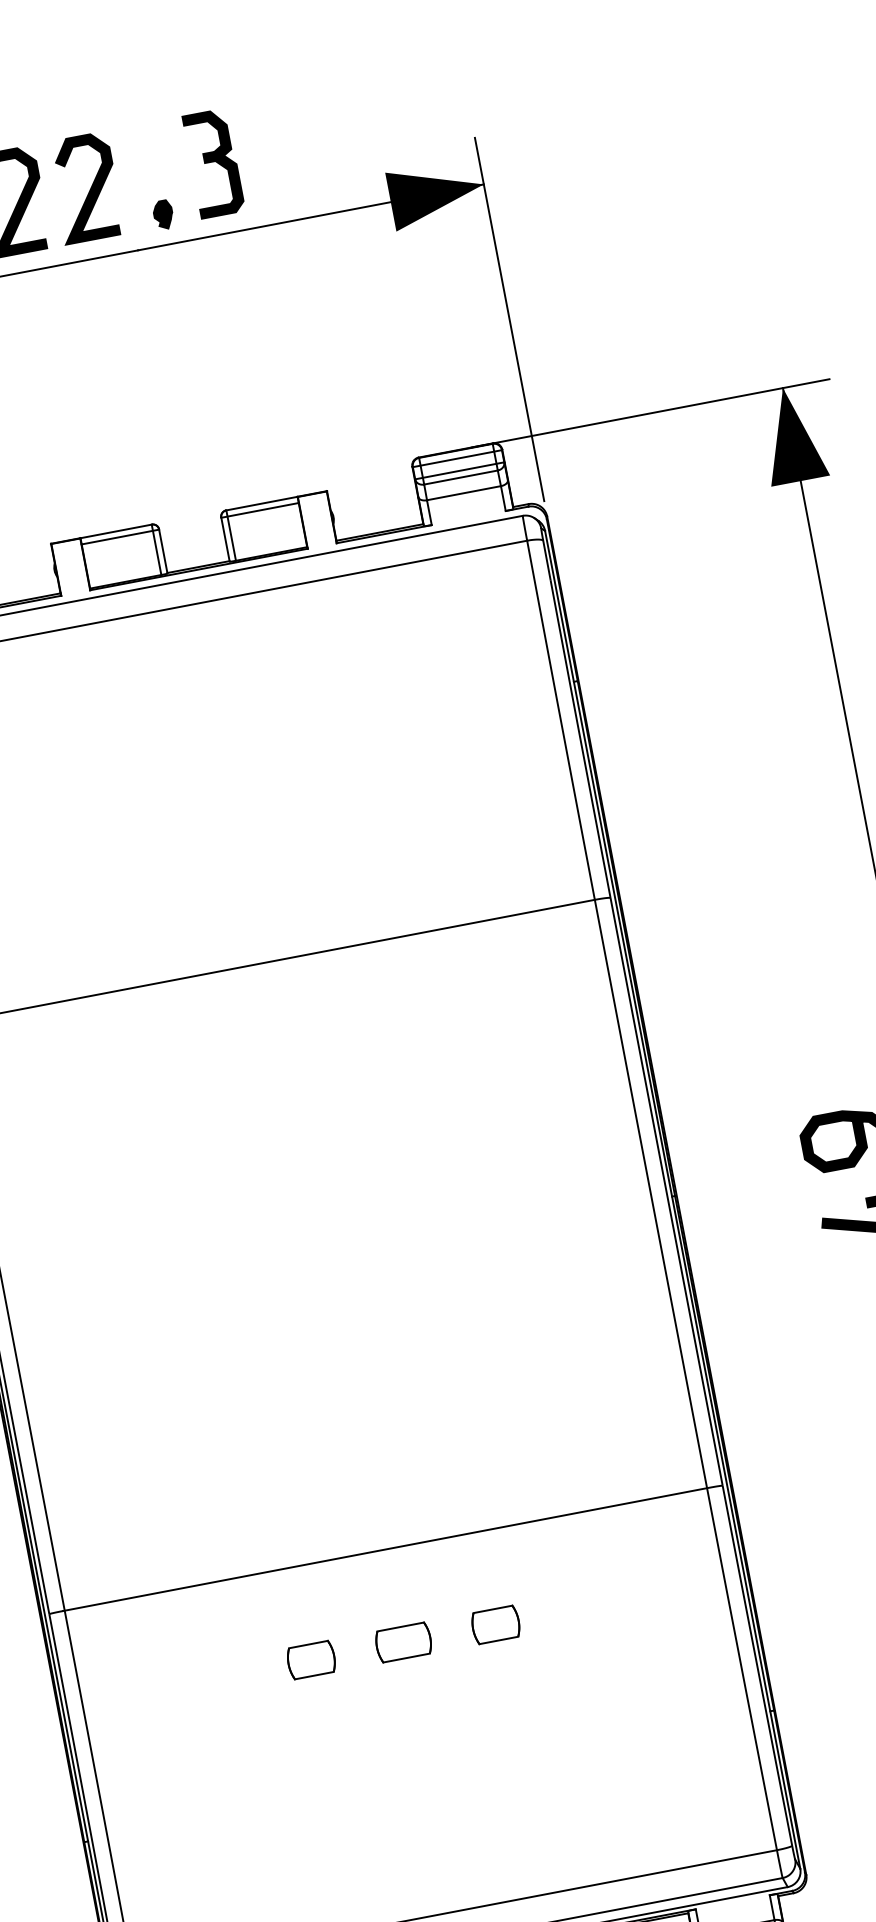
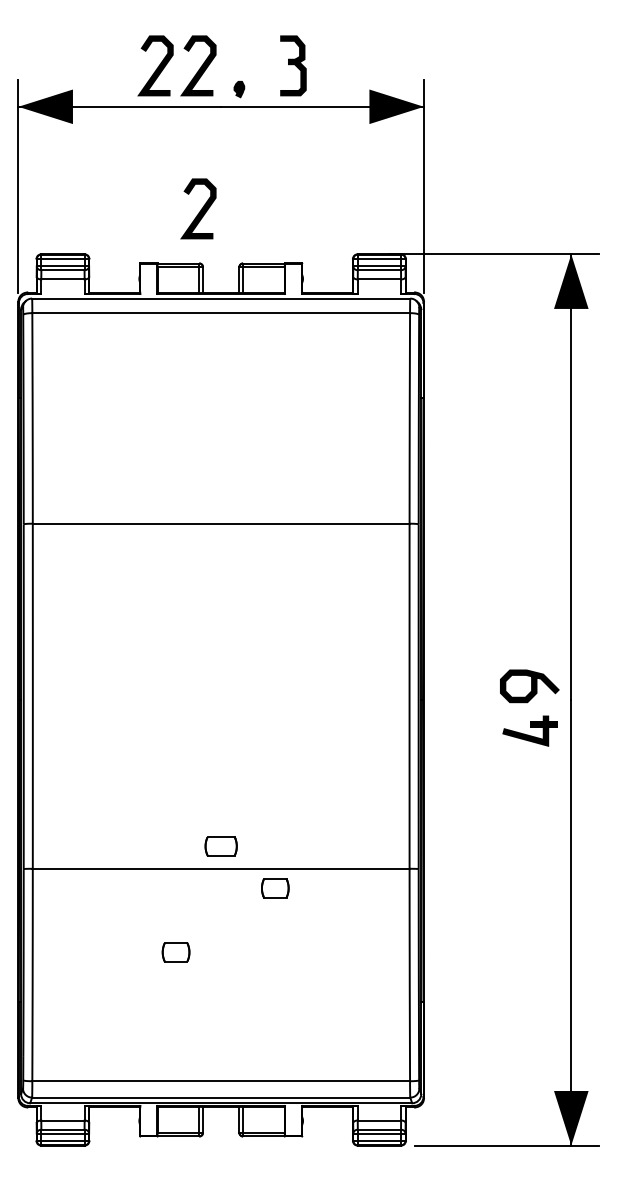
part: (213, 162) -> (293, 65), moved
curve: (136, 432) -> (200, 209), added
part: (496, 1625) -> (275, 888), moved
part: (402, 1642) -> (220, 846), moved
part: (310, 1660) -> (175, 952), moved

